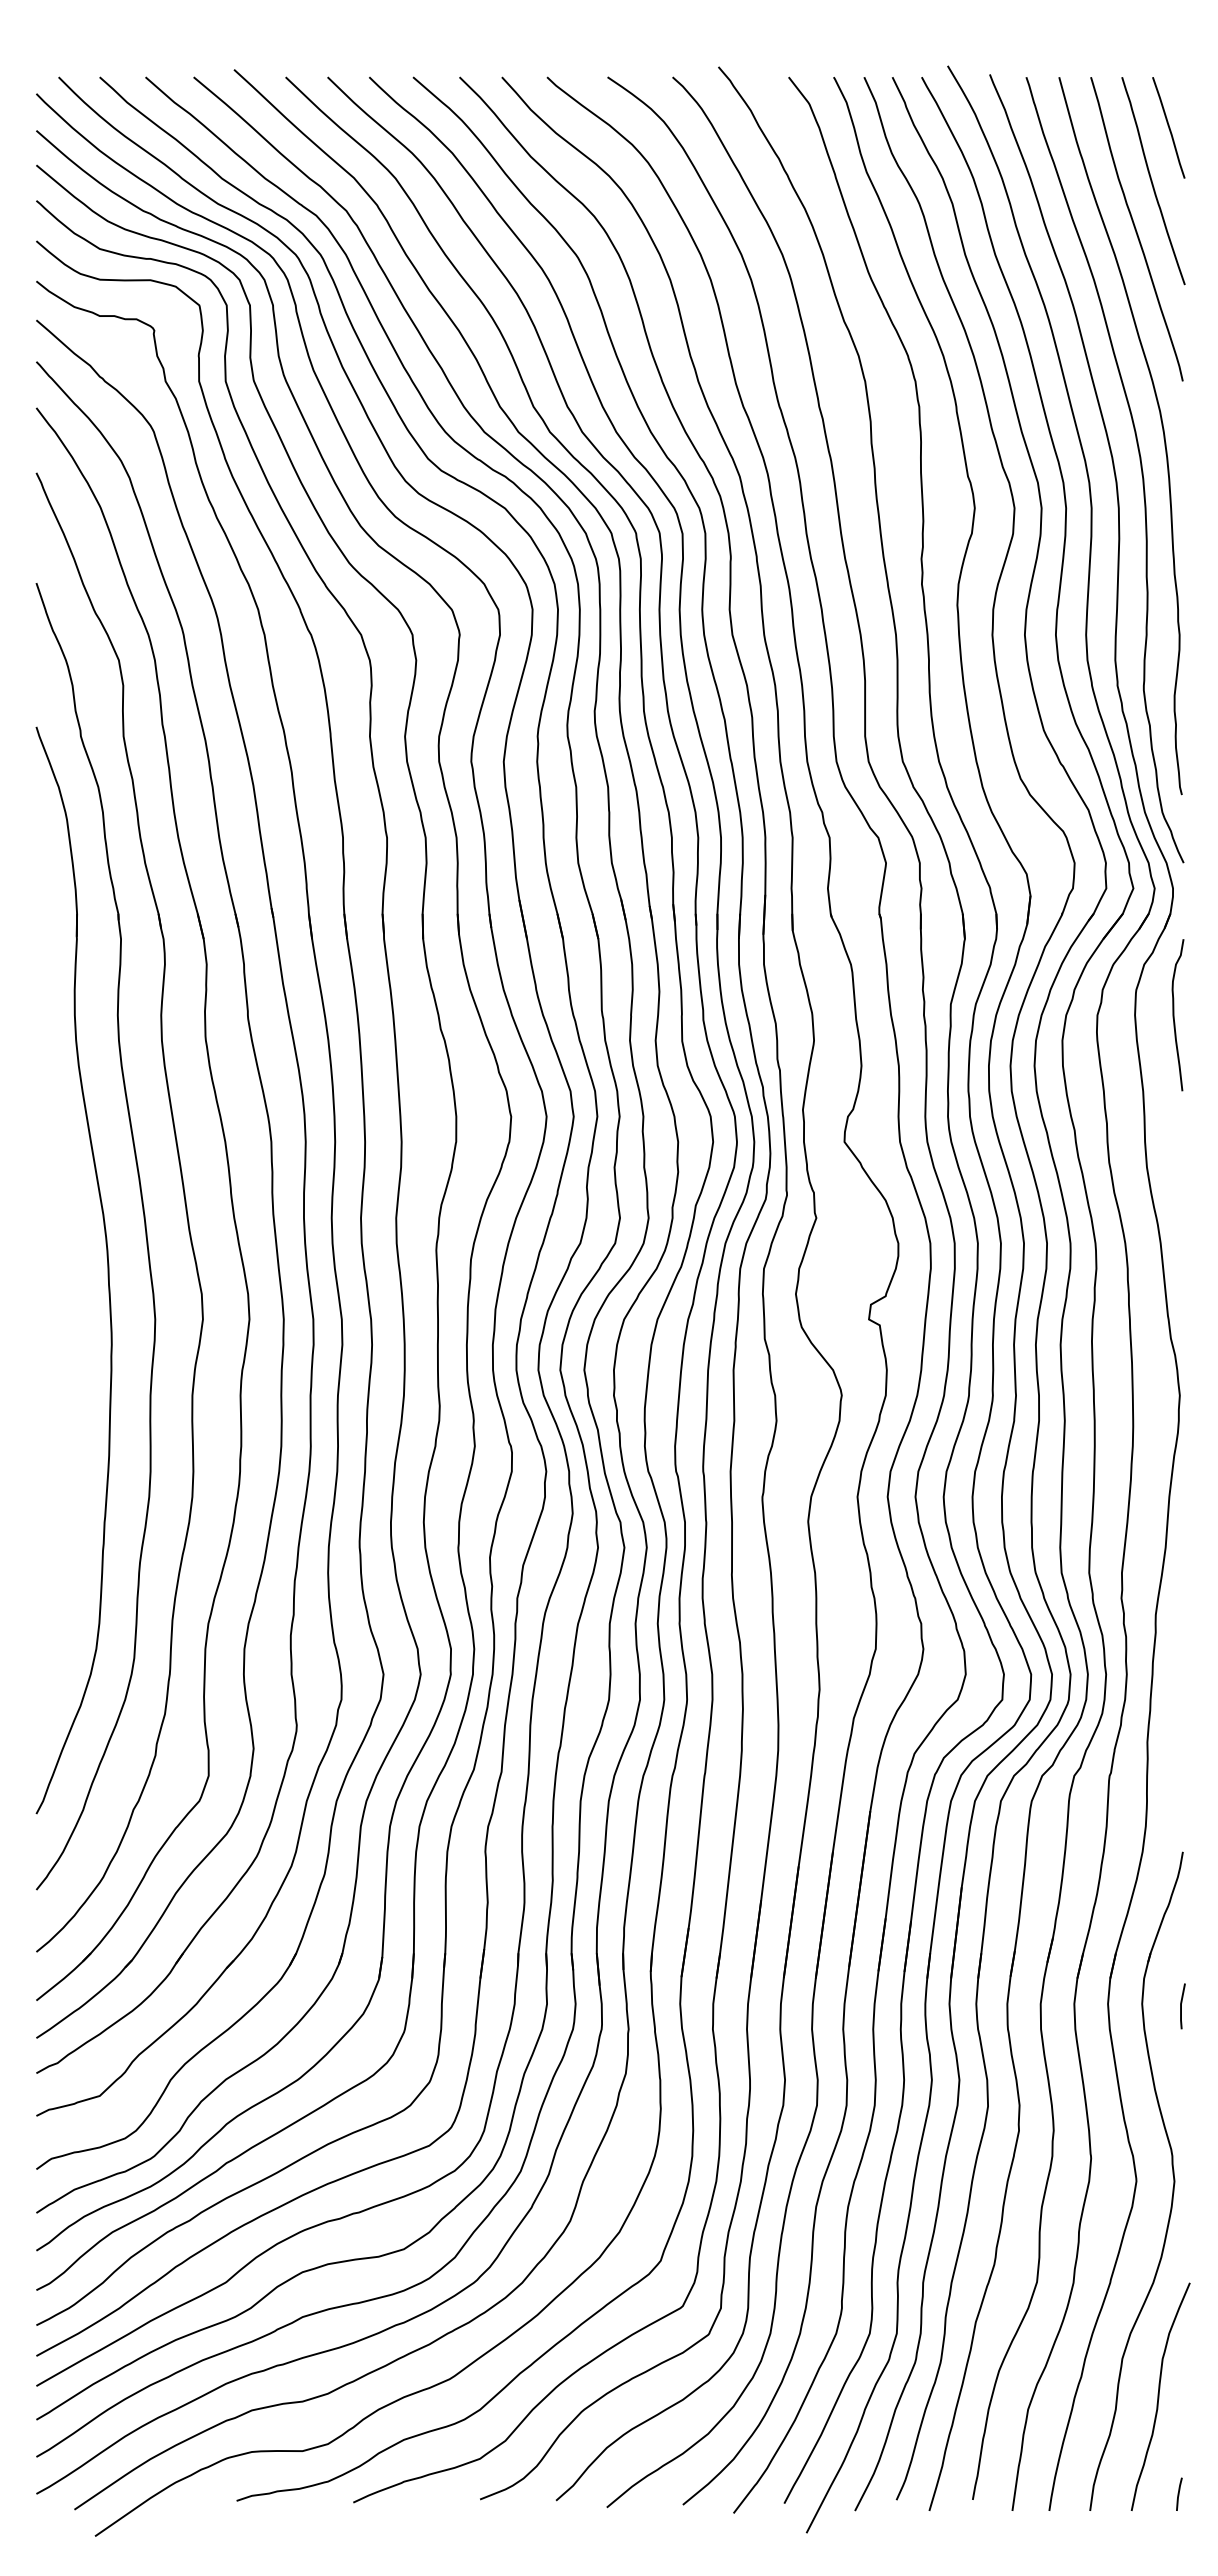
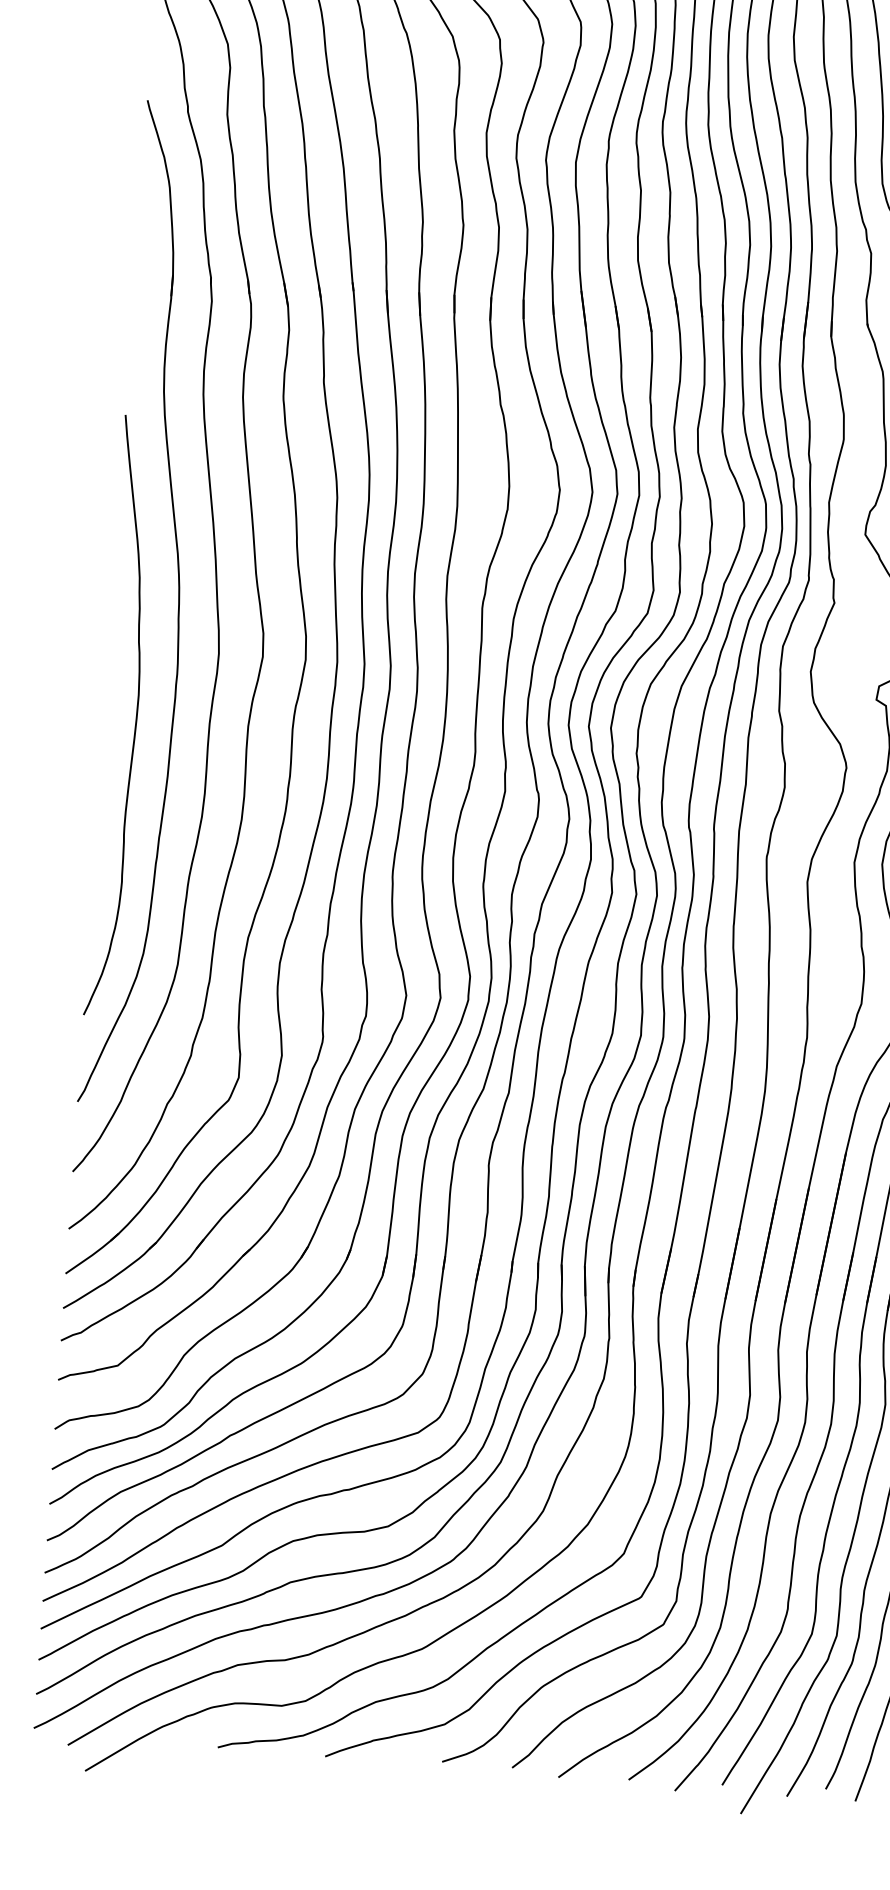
curve: (70, 1393) -> (136, 716), added

